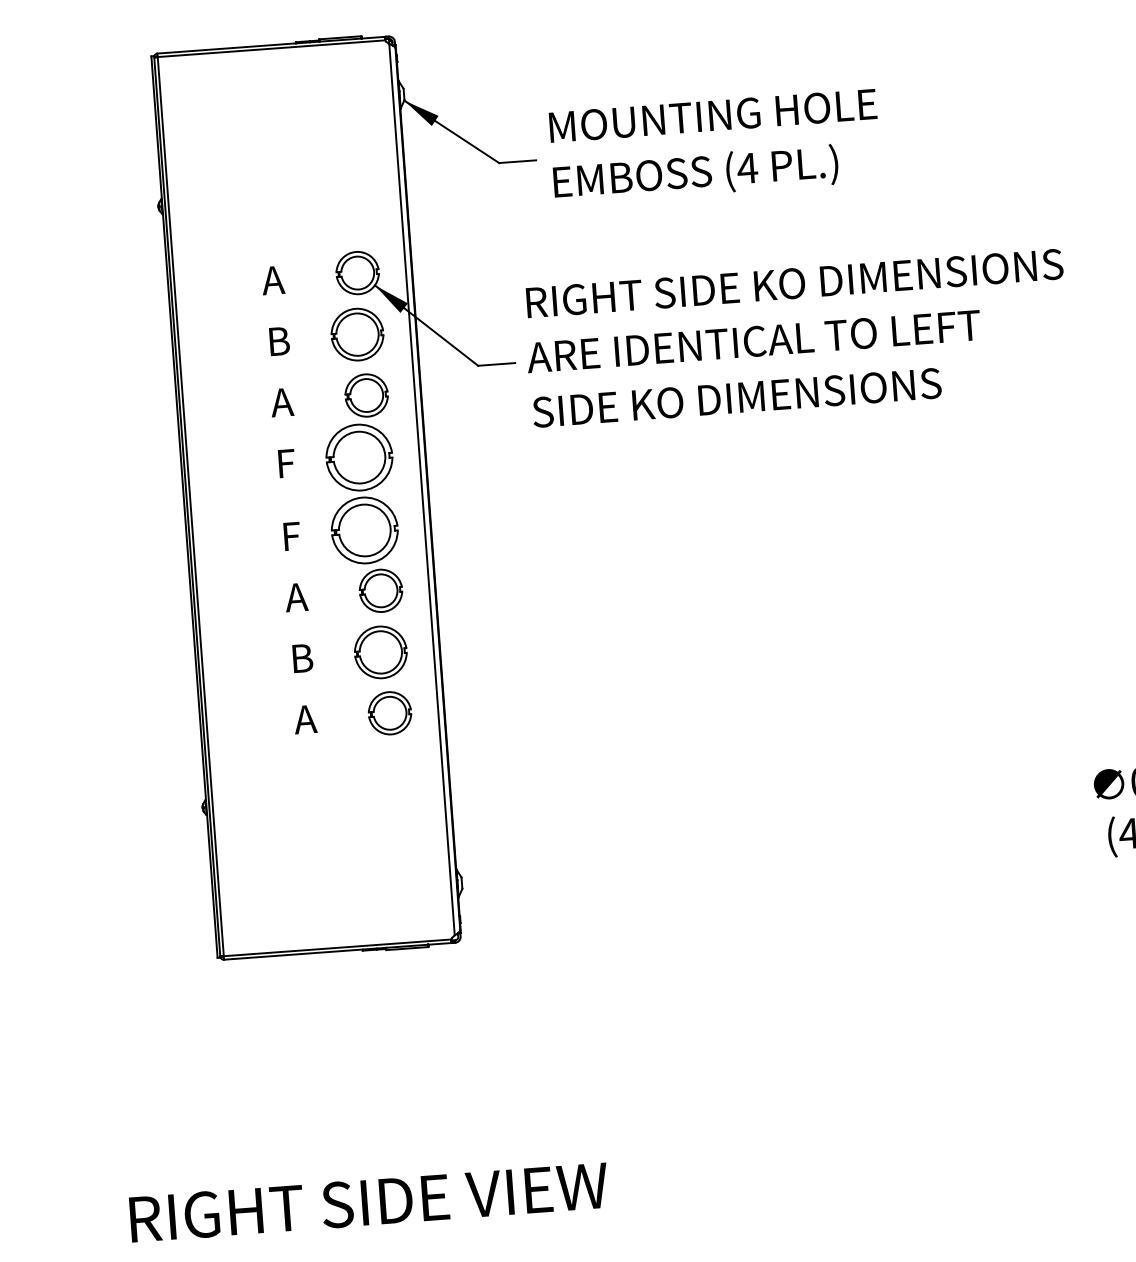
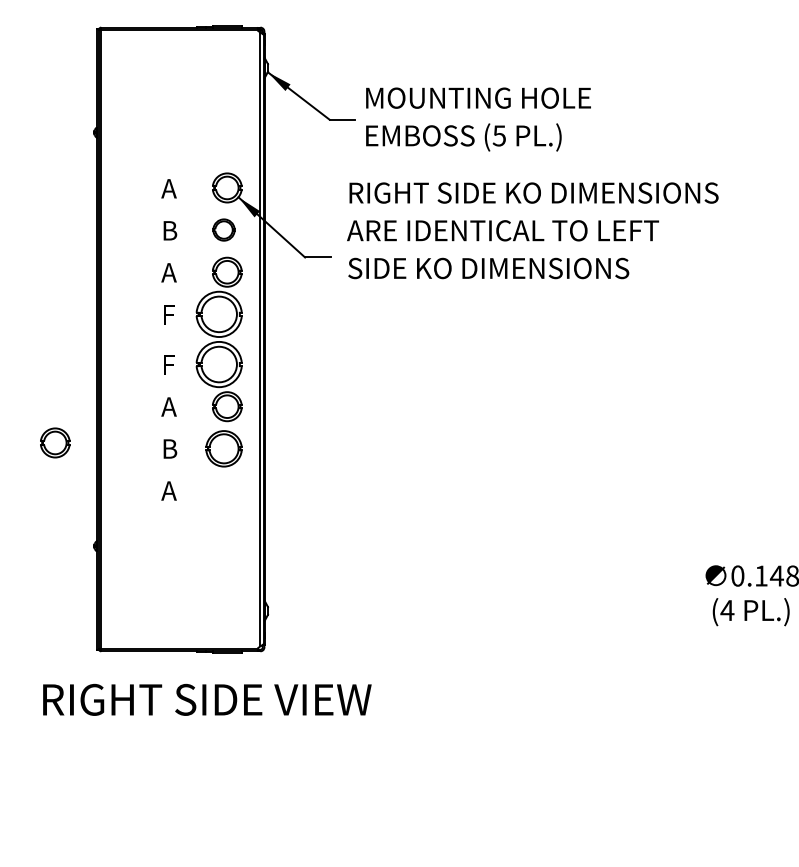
text: (747, 167) -> (499, 135), (4 -> (5
part: (356, 333) -> (223, 229), size x0.6
text: (796, 338) -> (532, 230), moved
part: (390, 712) -> (55, 442), moved
text: (369, 1201) -> (207, 699), moved

